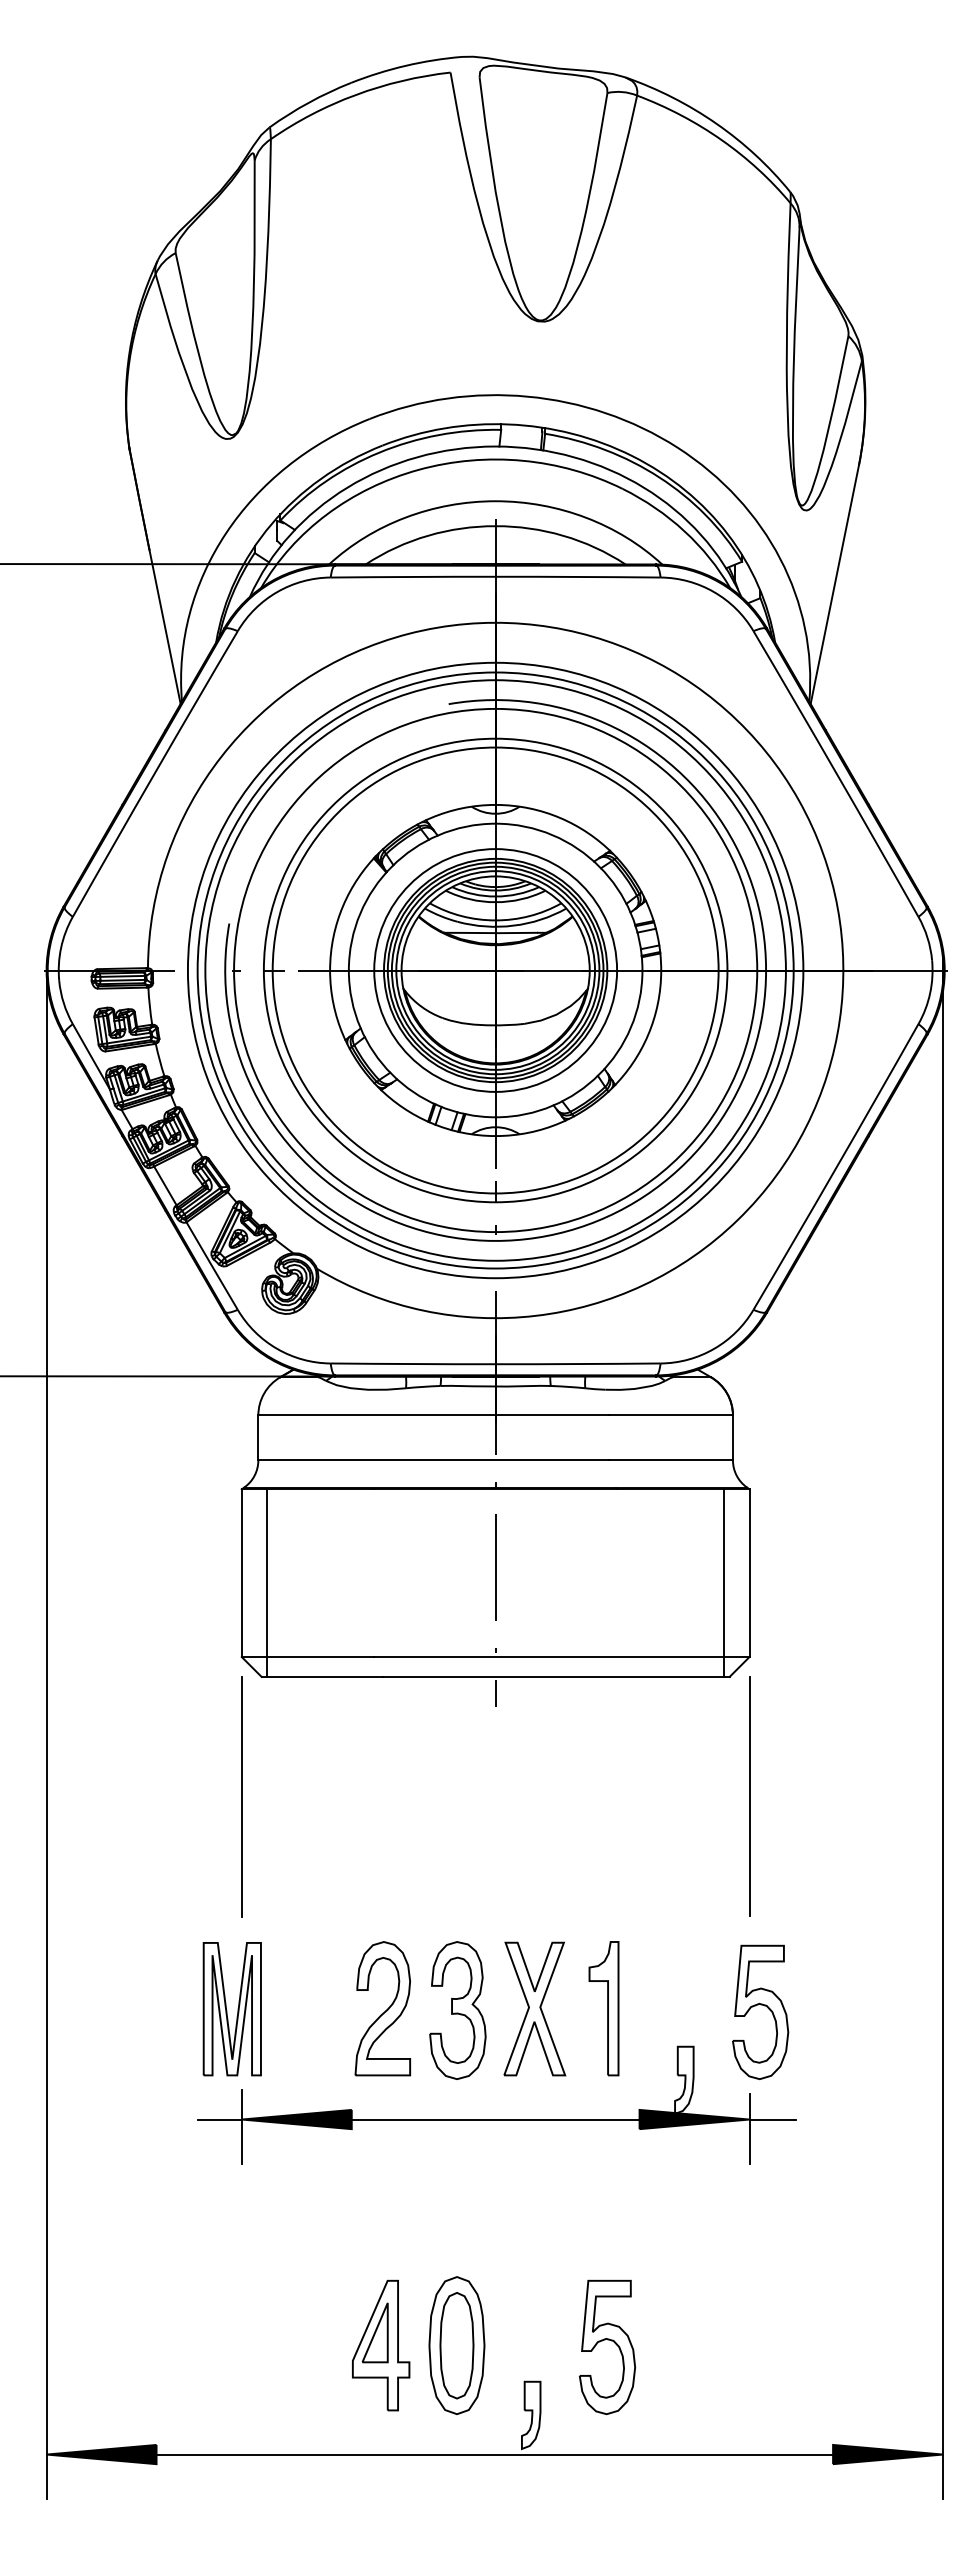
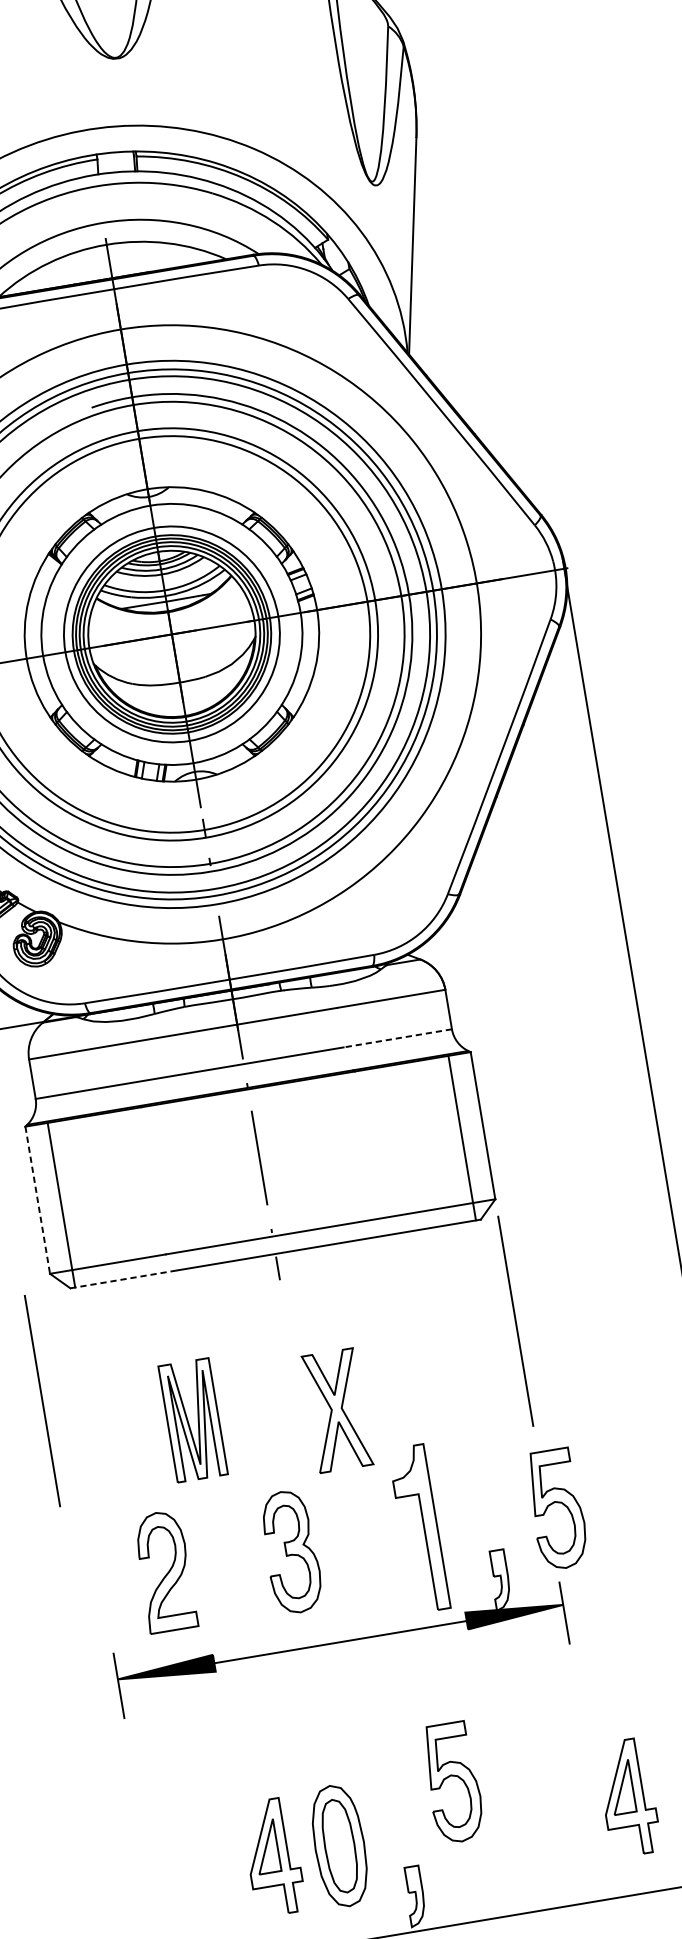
line: (671, 1460) -> (398, 1038), solid -> dashed
line: (241, 1573) -> (37, 1200), solid -> dashed
line: (322, 1676) -> (123, 1279), solid -> dashed
line: (241, 1796) -> (42, 1400), moved
part: (382, 2008) -> (164, 1571), moved
part: (534, 2008) -> (336, 1410), moved
part: (603, 2008) -> (418, 1528), size x1.4
part: (231, 2009) -> (192, 1420), moved
line: (219, 2119) -> (98, 1682), removed
line: (772, 2119) -> (583, 1601), removed
part: (607, 2340) -> (452, 1776), moved
part: (786, 2345) -> (628, 1797), added

